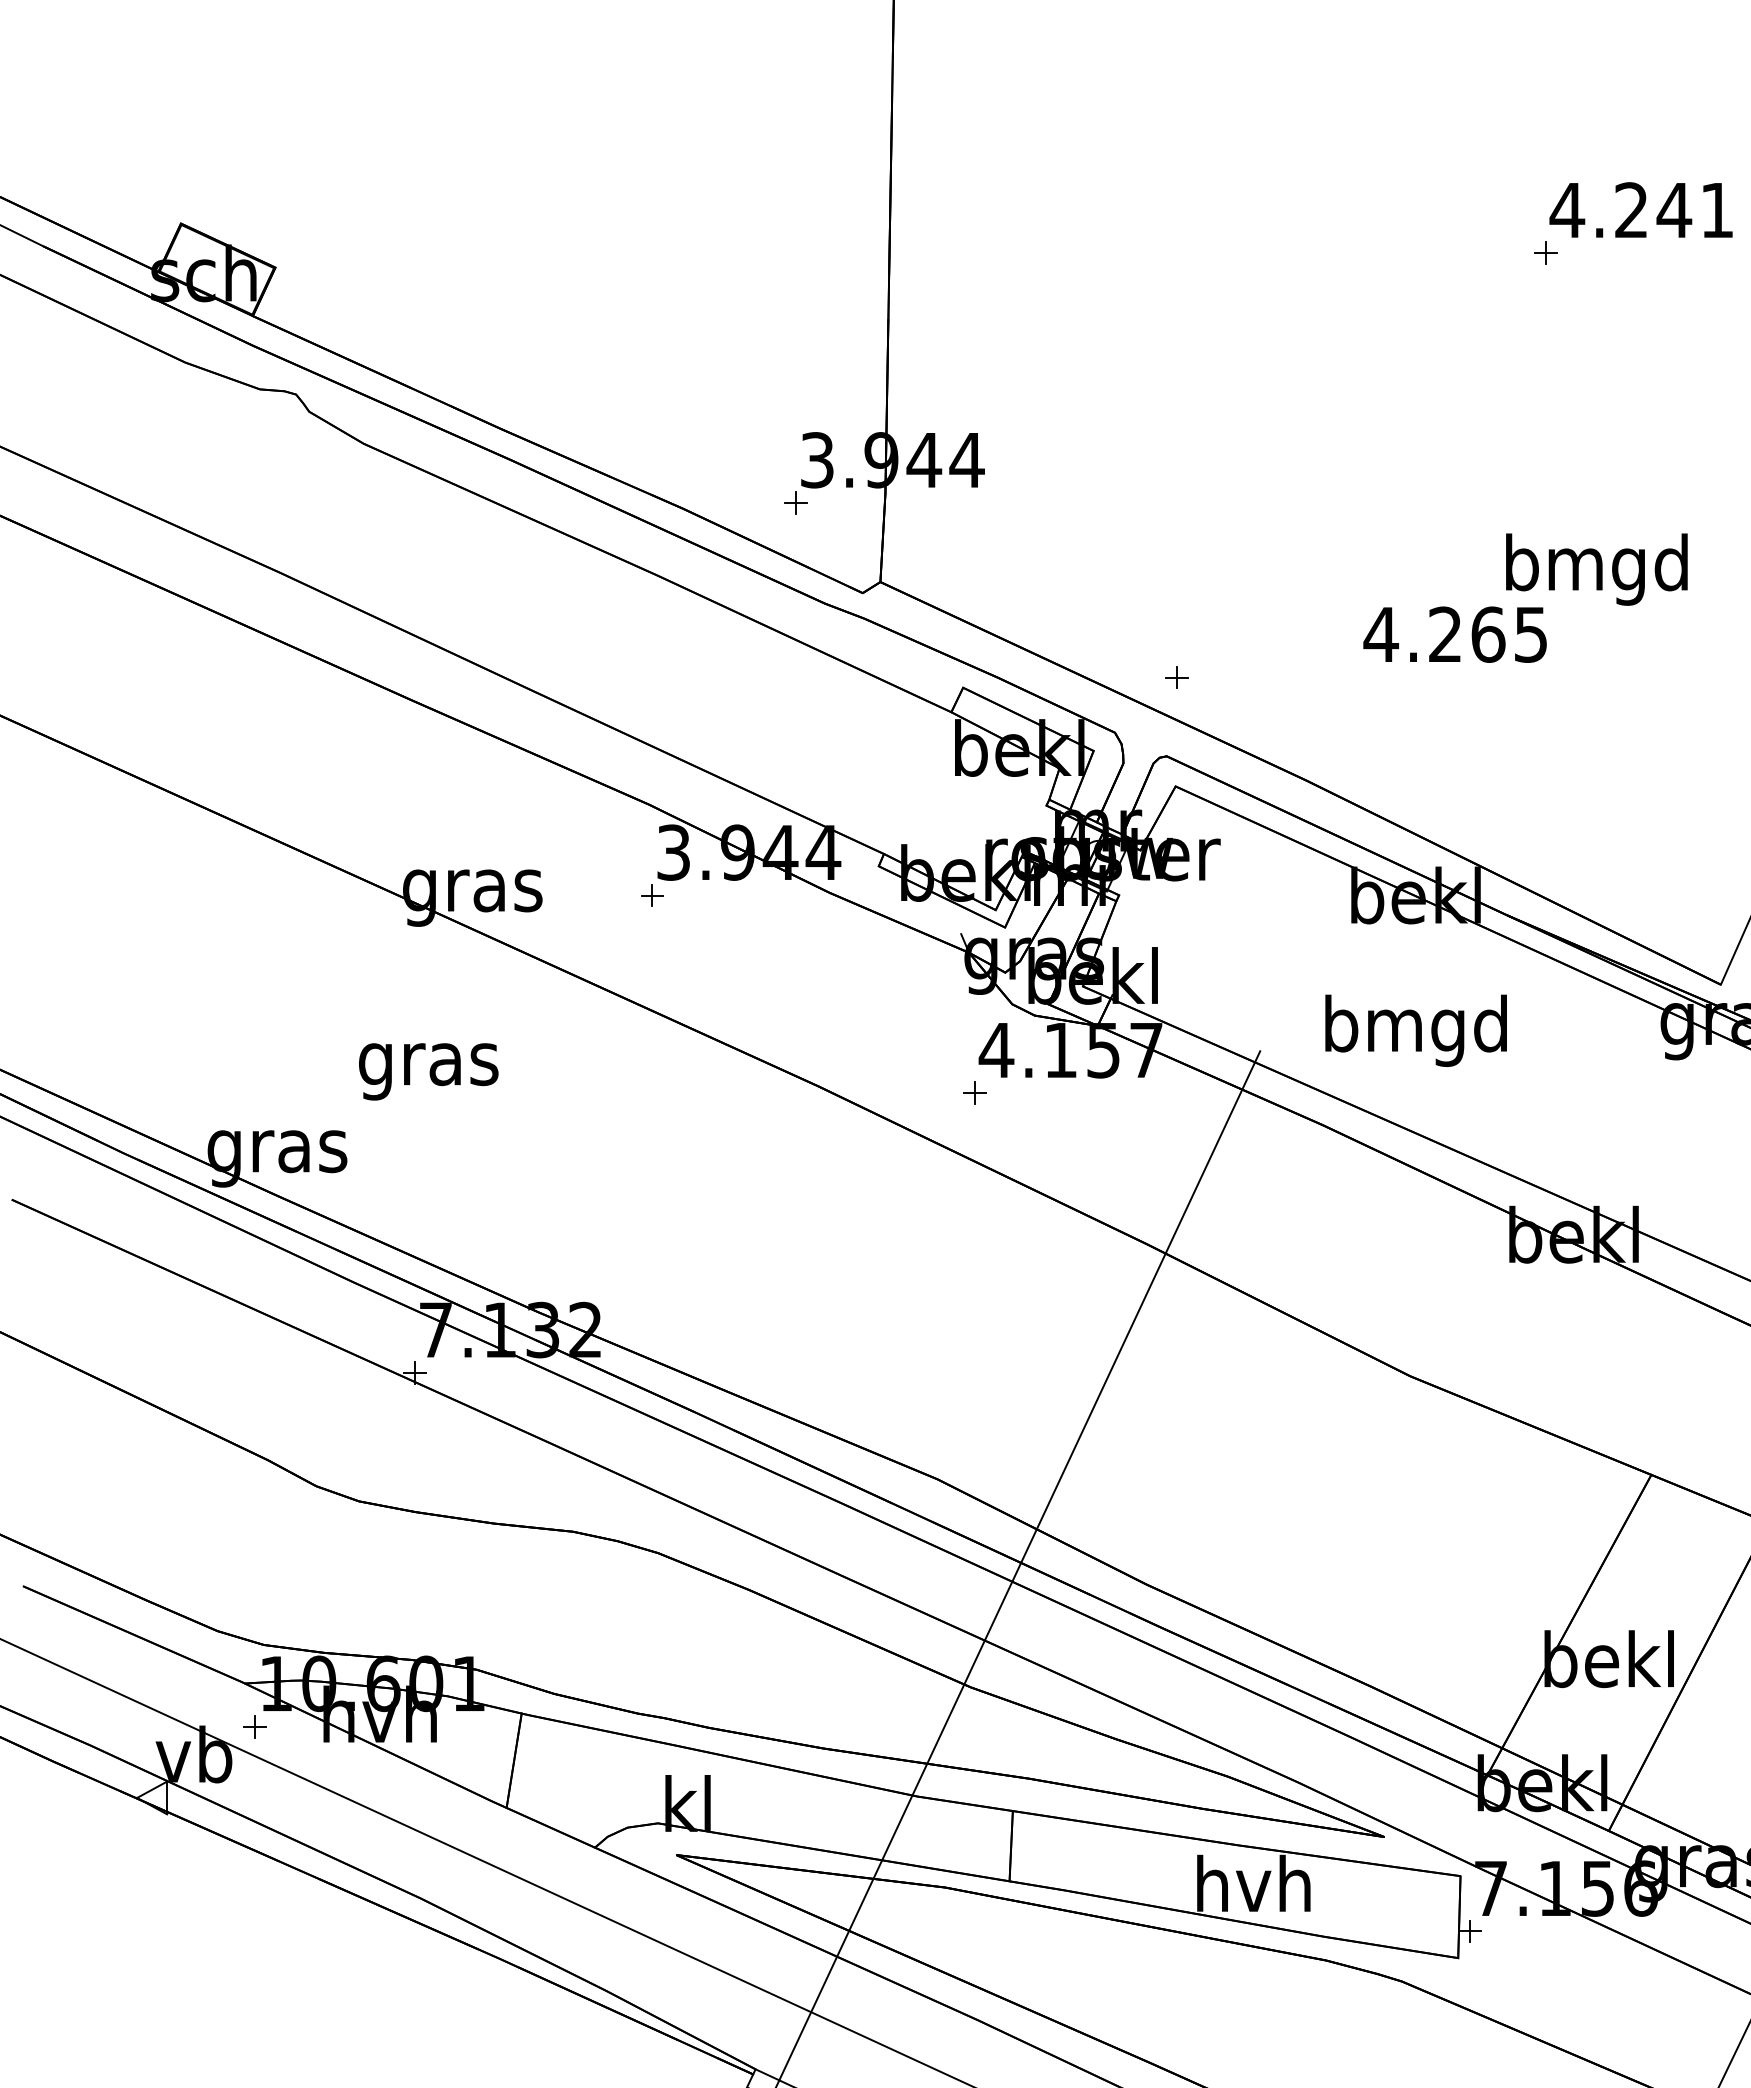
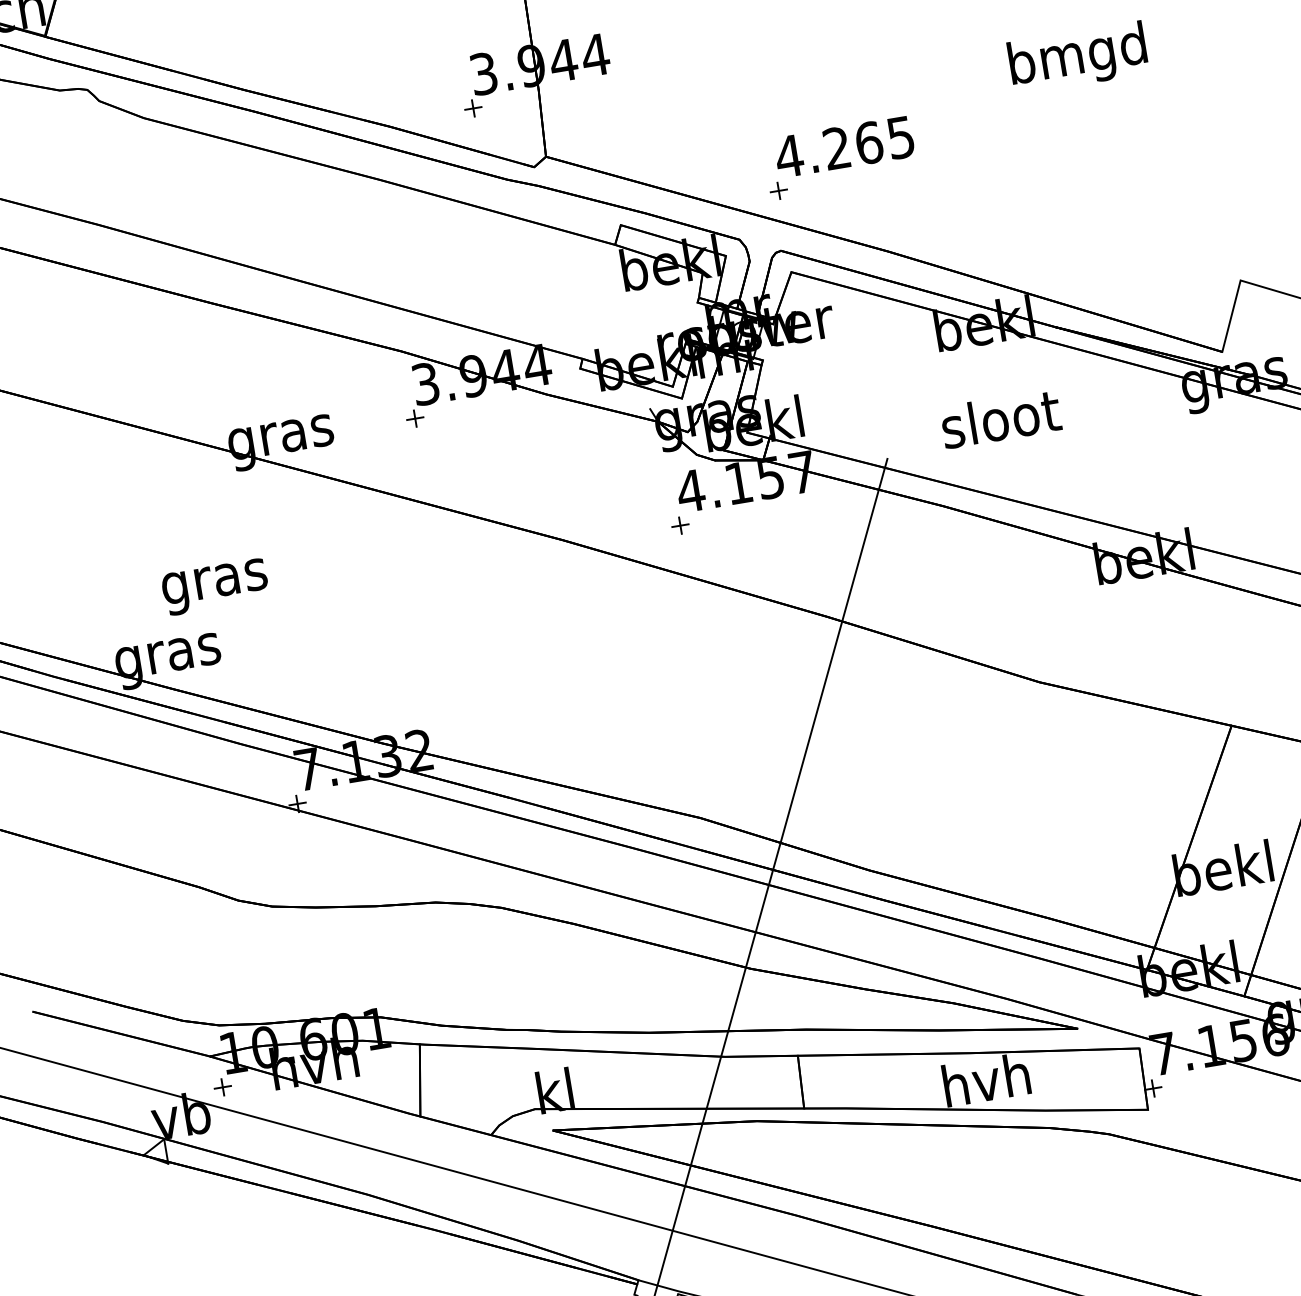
text: (1454, 634) -> (843, 147), moved
text: (1415, 1030) -> (1000, 424), bmgd -> sloot
text: (428, 1071) -> (215, 586), moved

